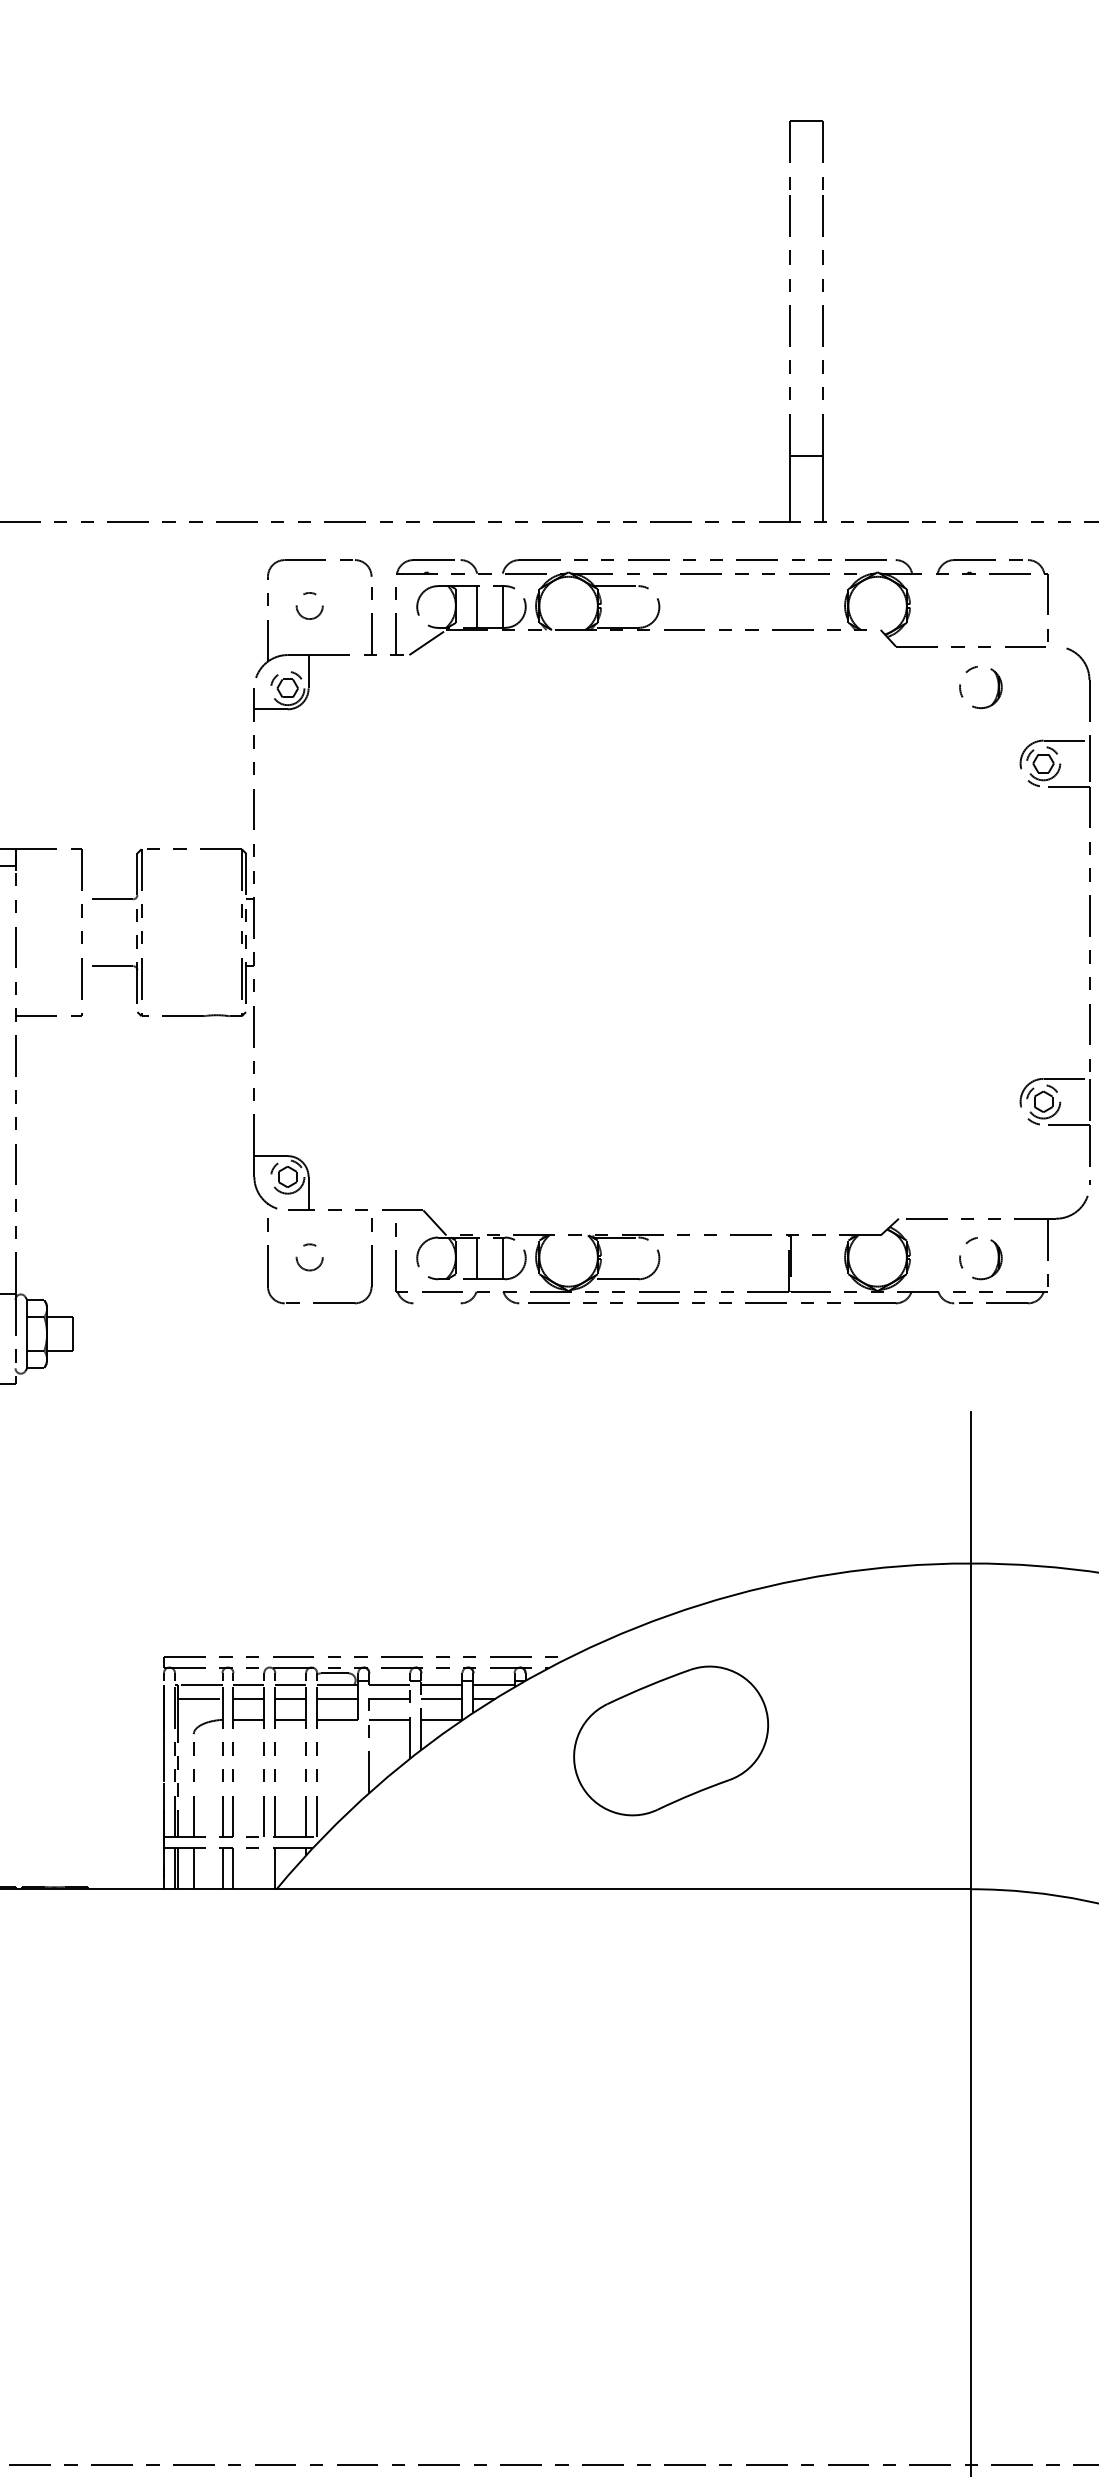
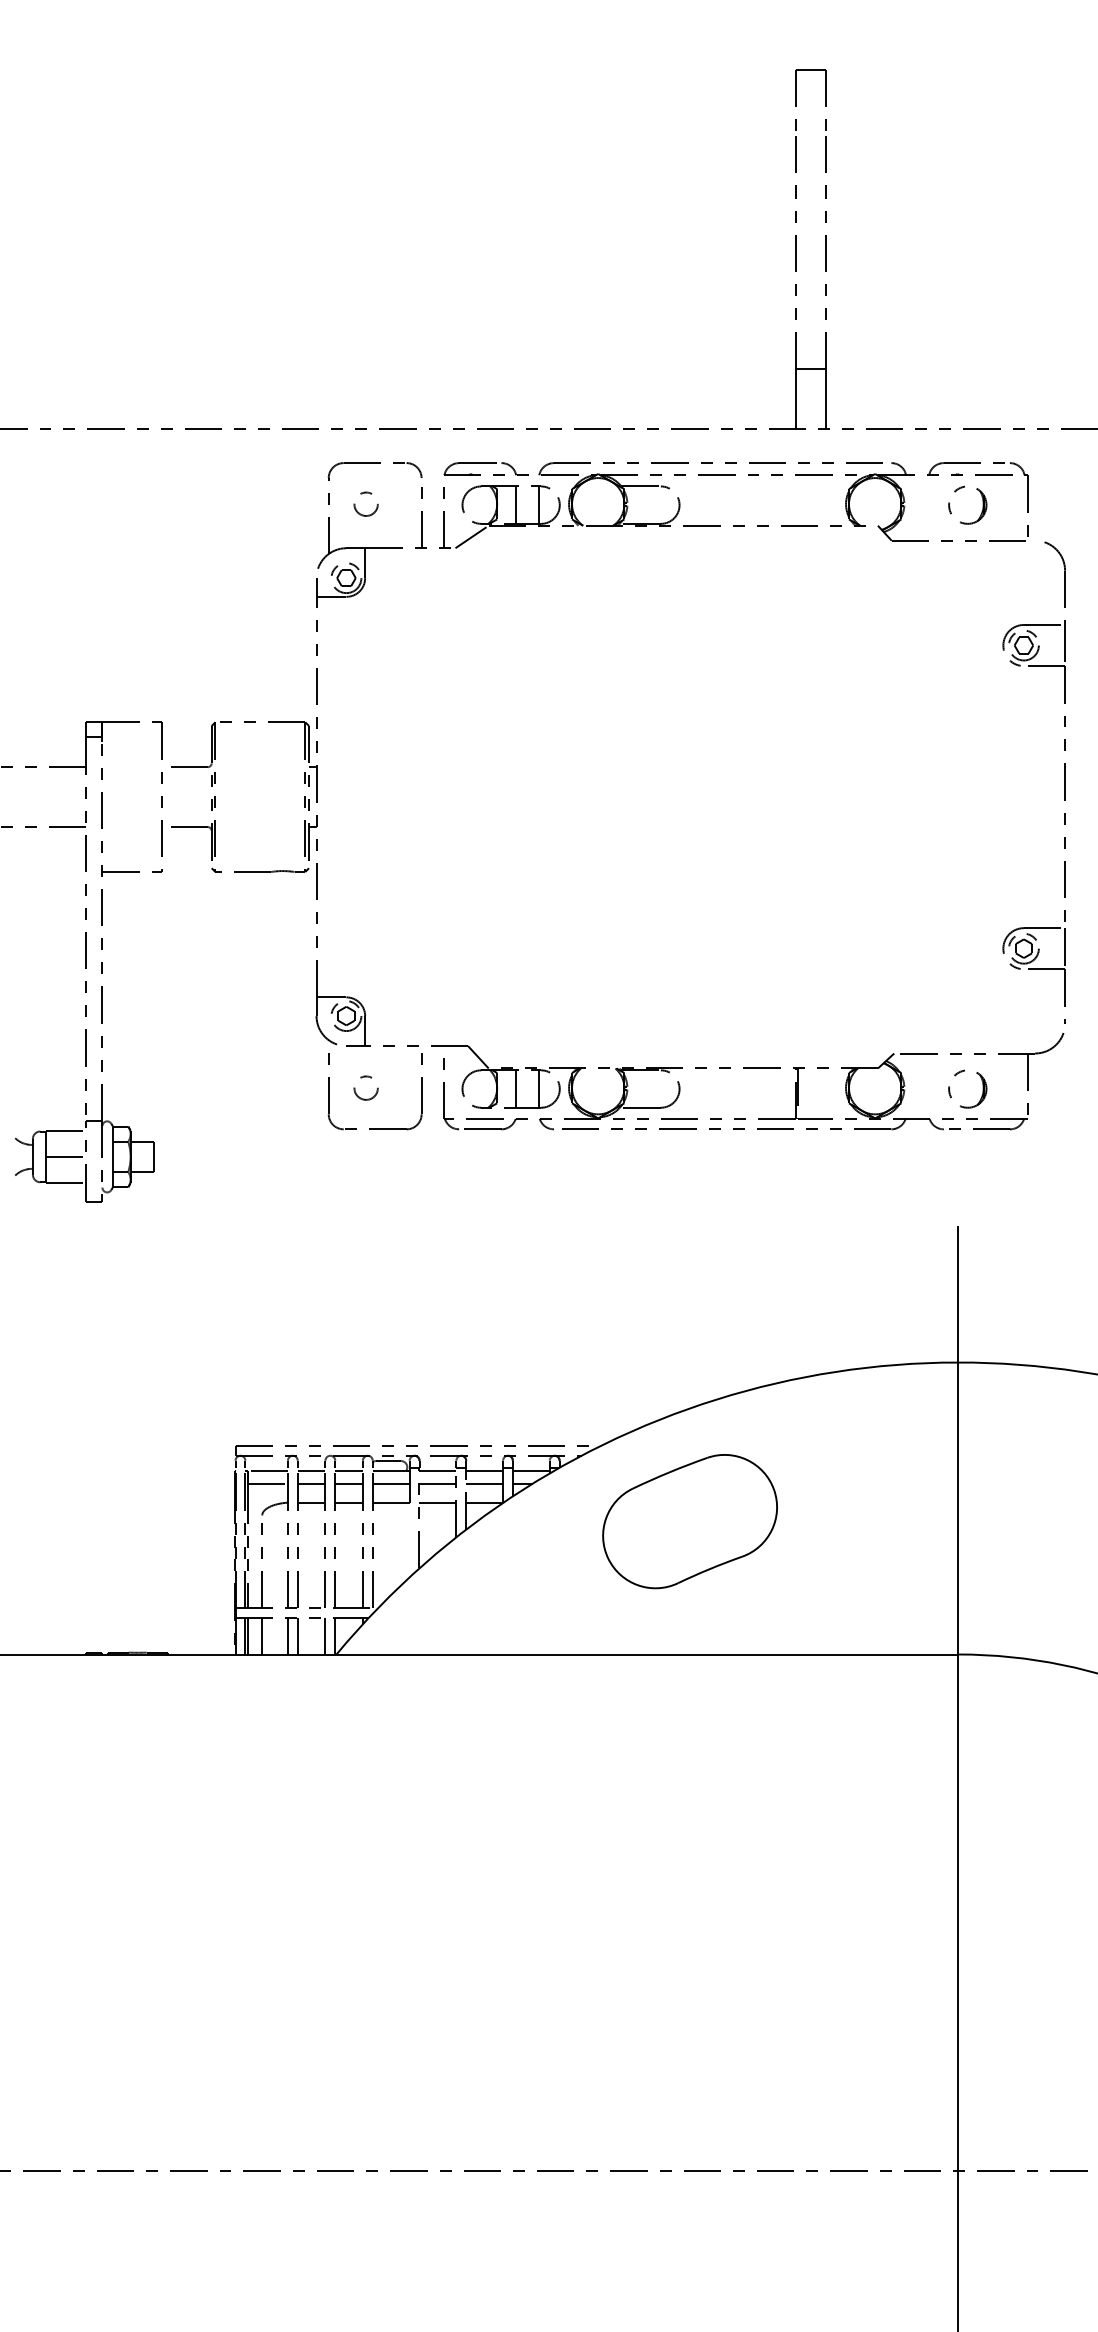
part: (997, 686) -> (982, 504), moved
line: (437, 1303) -> (480, 1129), added
line: (264, 1868) -> (325, 1635), added

